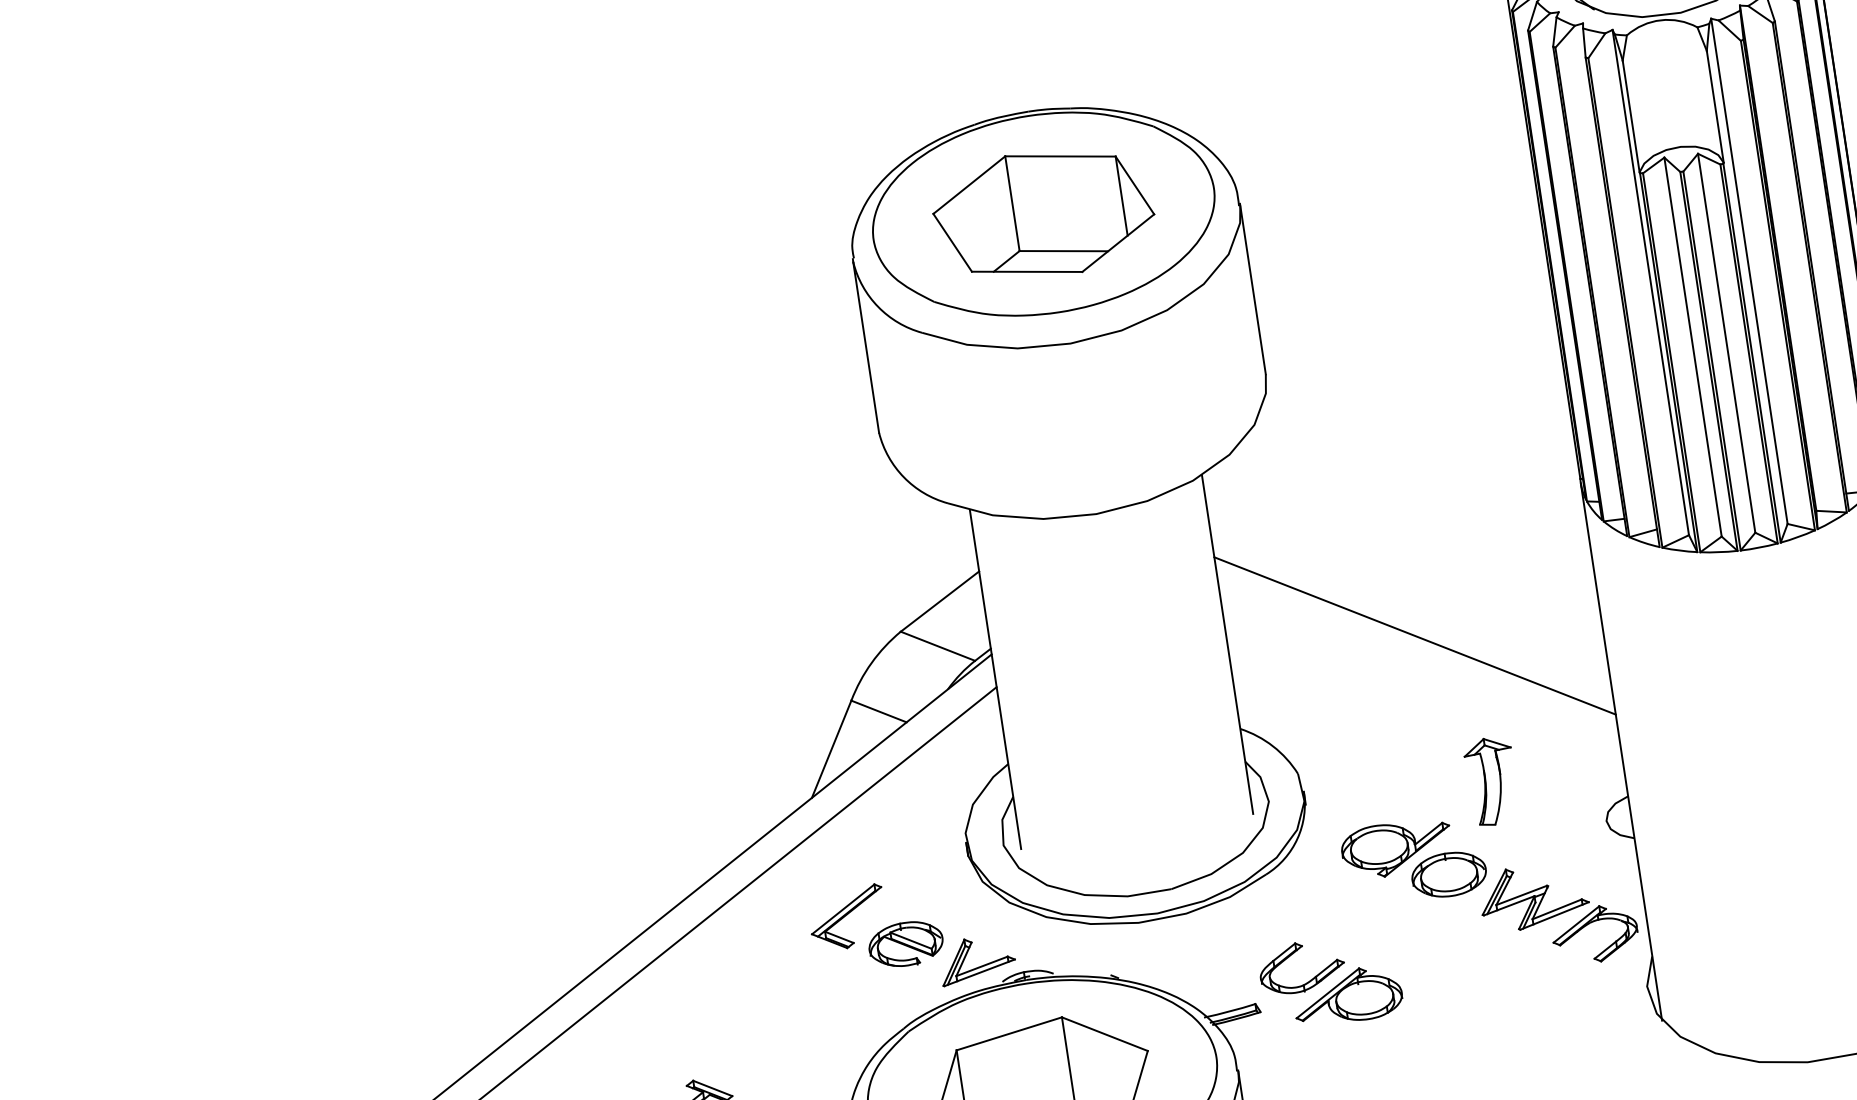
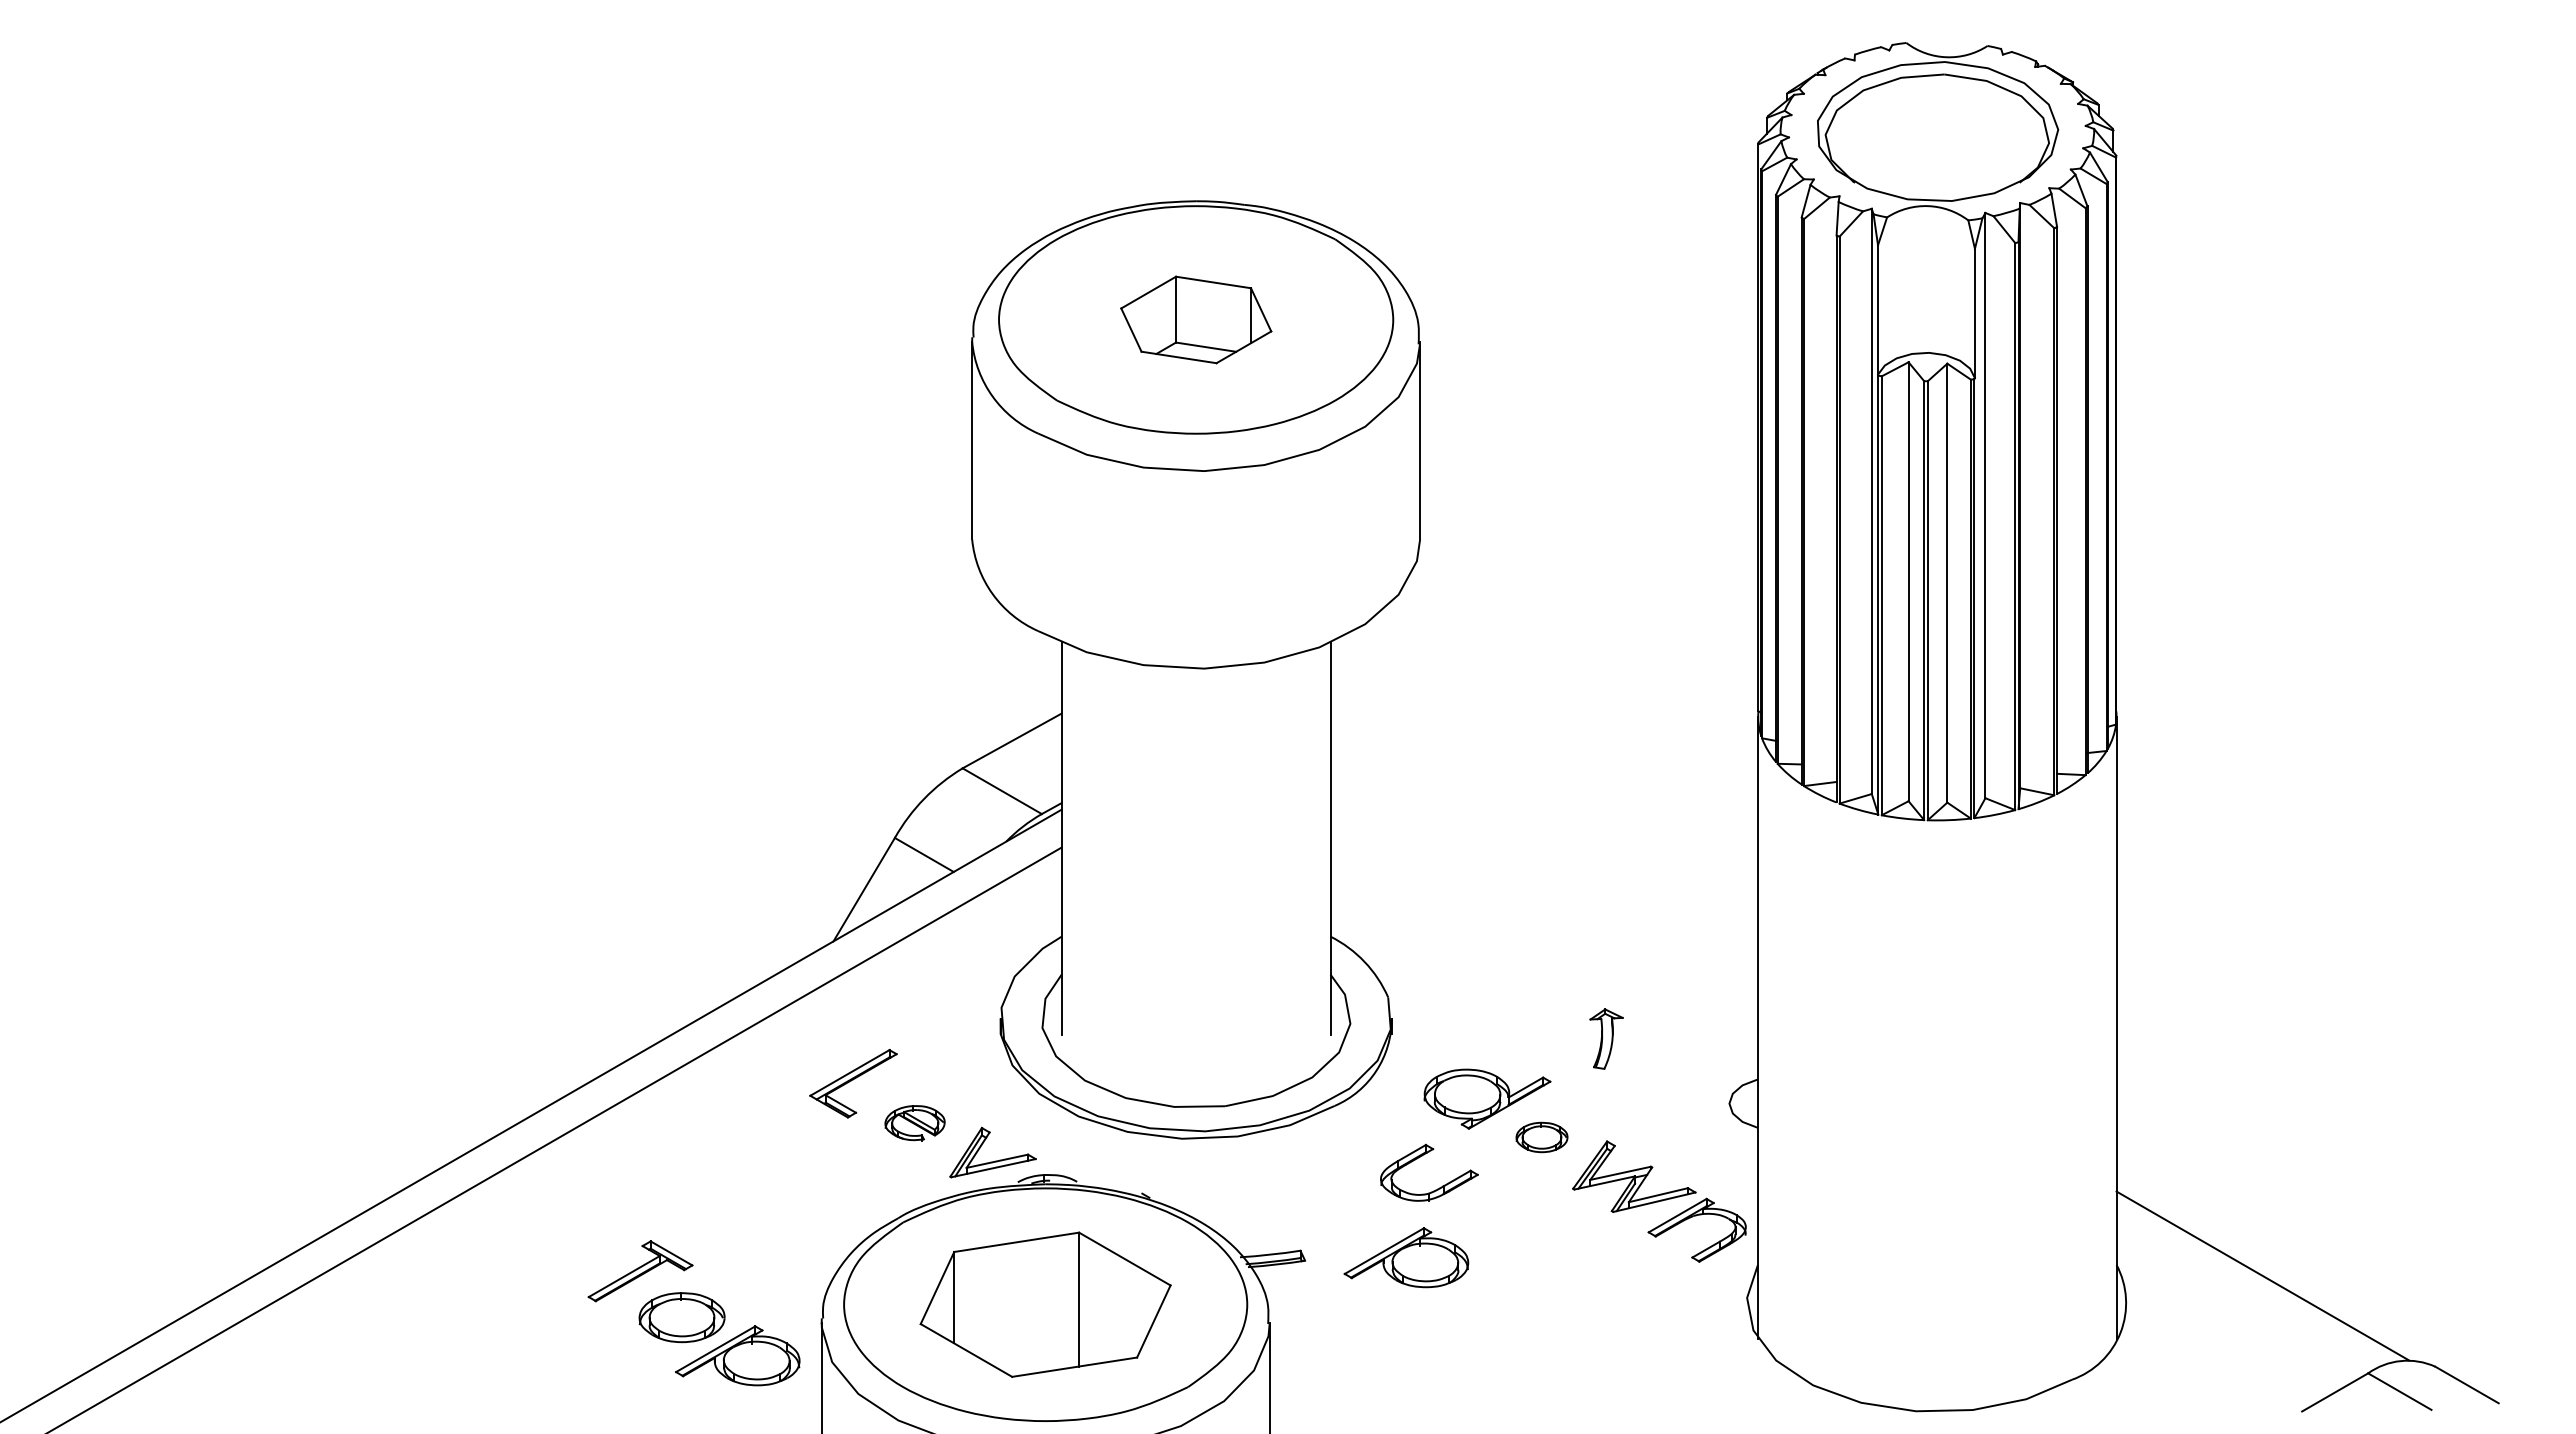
part: (1044, 213) -> (1196, 319), size x0.6
line: (1415, 635) -> (1544, 860), removed
part: (1491, 780) -> (1606, 1038), size x0.6
part: (1448, 874) -> (1541, 1137), size x0.6
part: (905, 943) -> (914, 1122), size x0.7
part: (1293, 953) -> (1422, 1156), moved

